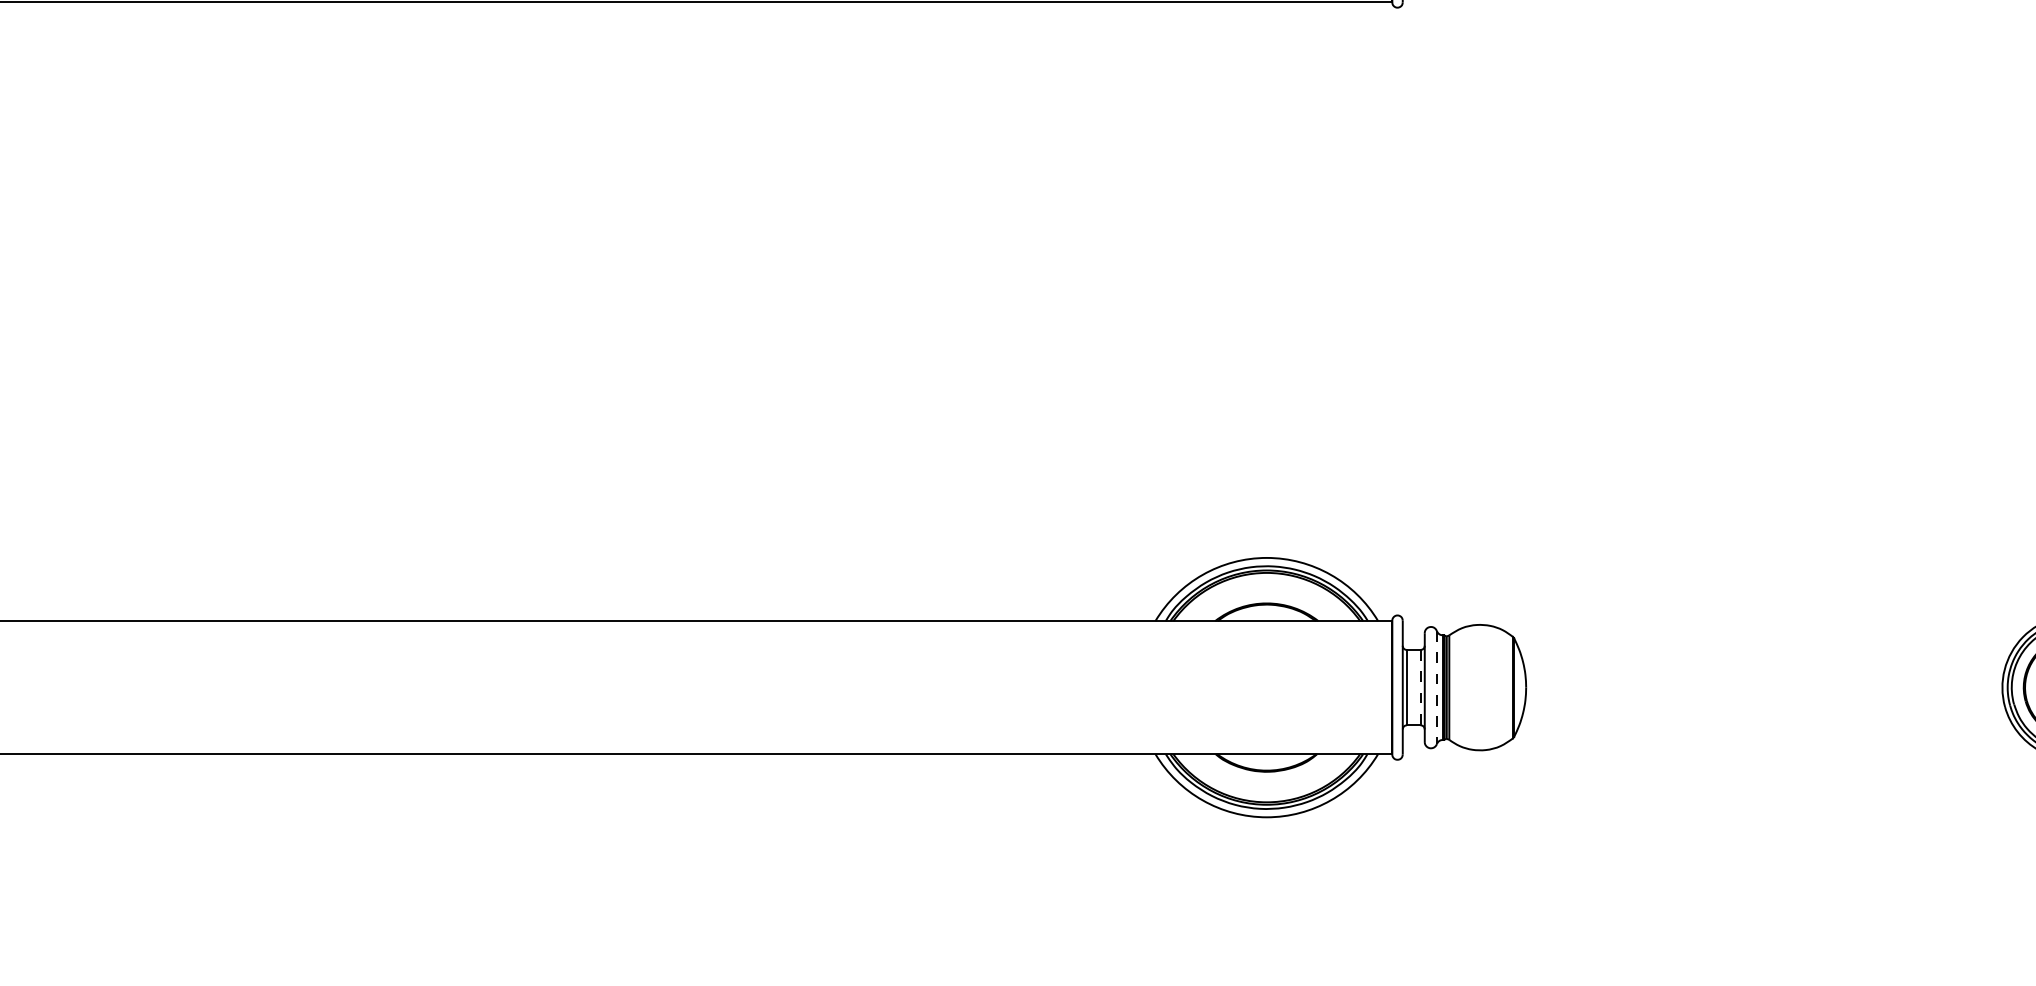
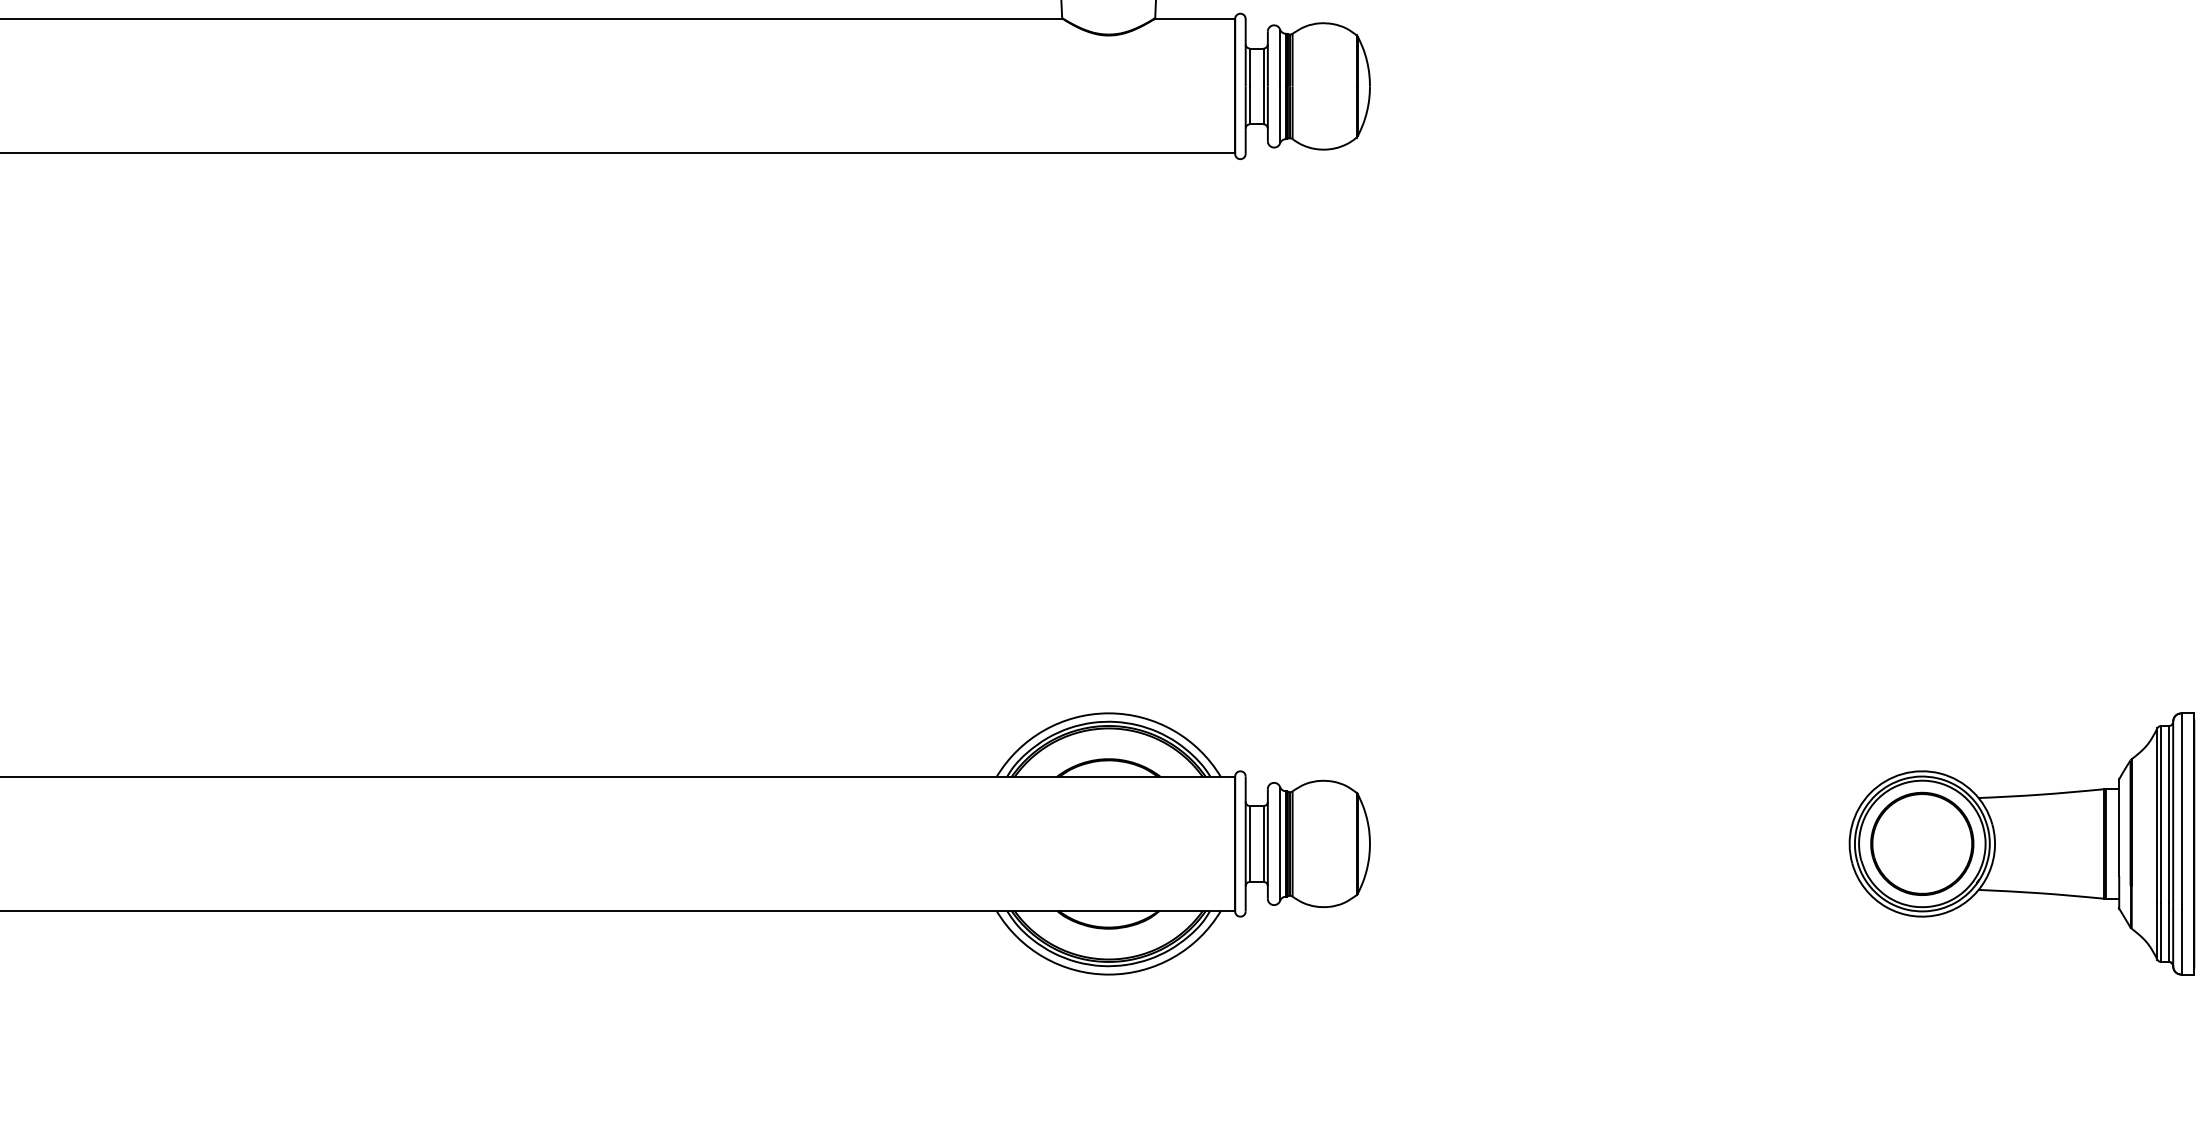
line: (1420, 687) -> (1263, 843), dashed -> solid
line: (1437, 688) -> (1280, 844), dashed -> solid

